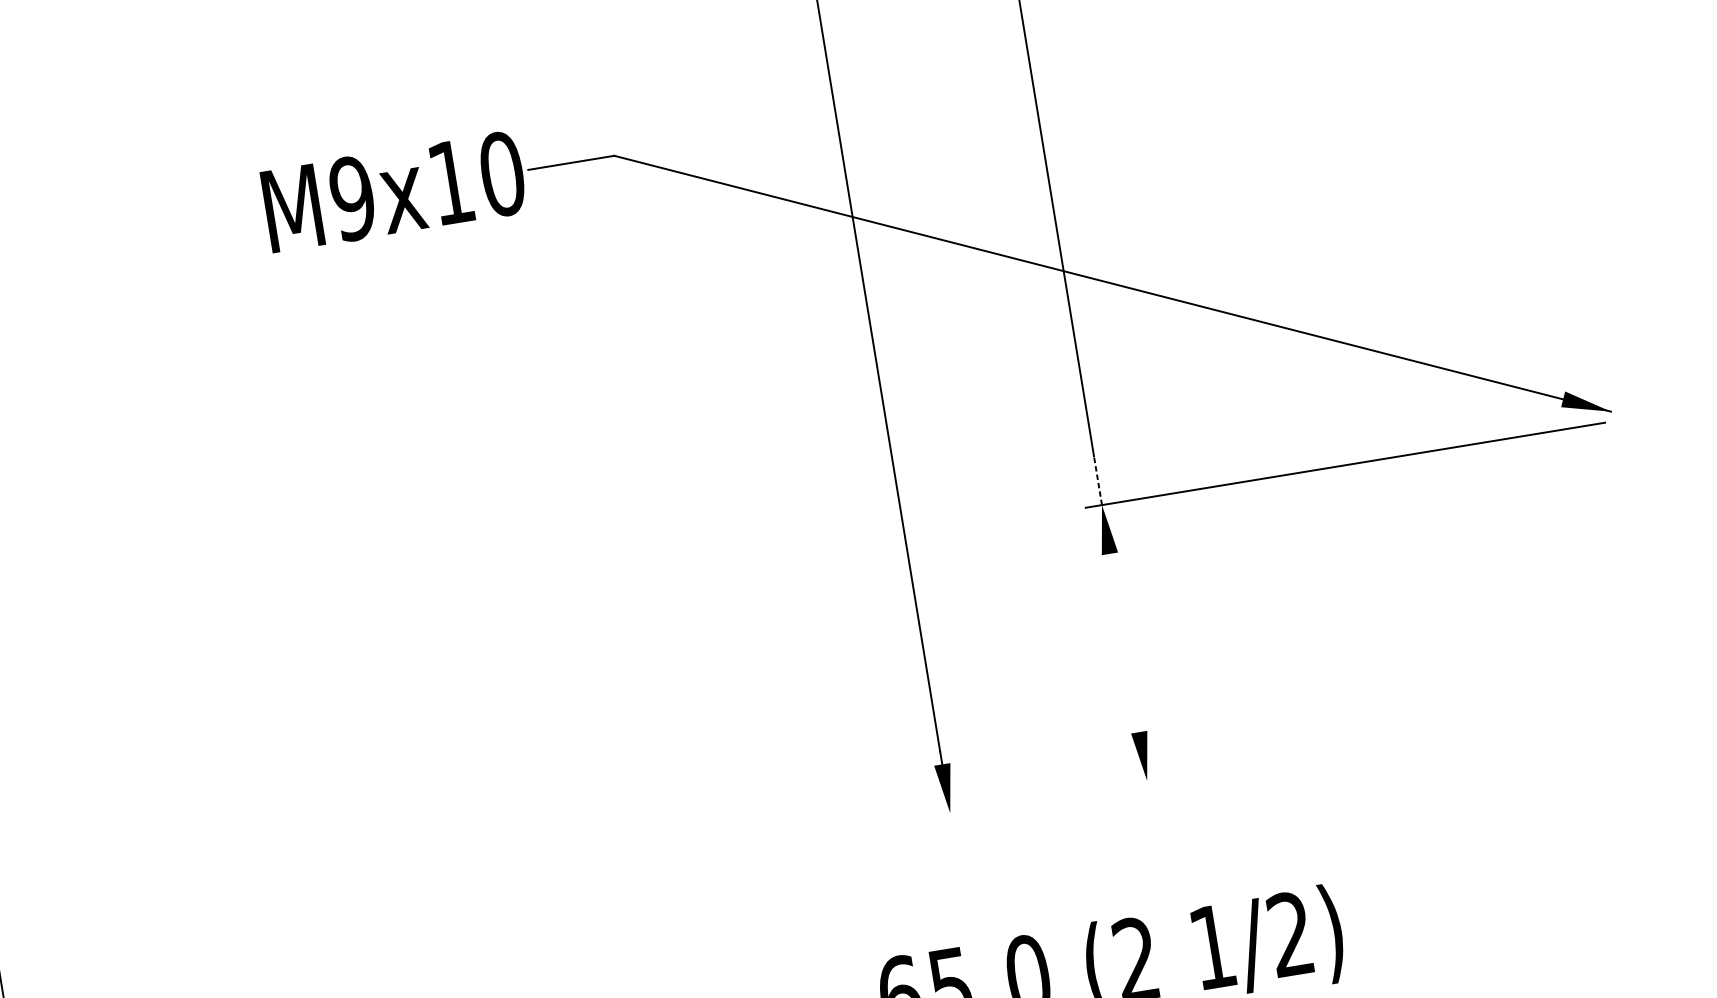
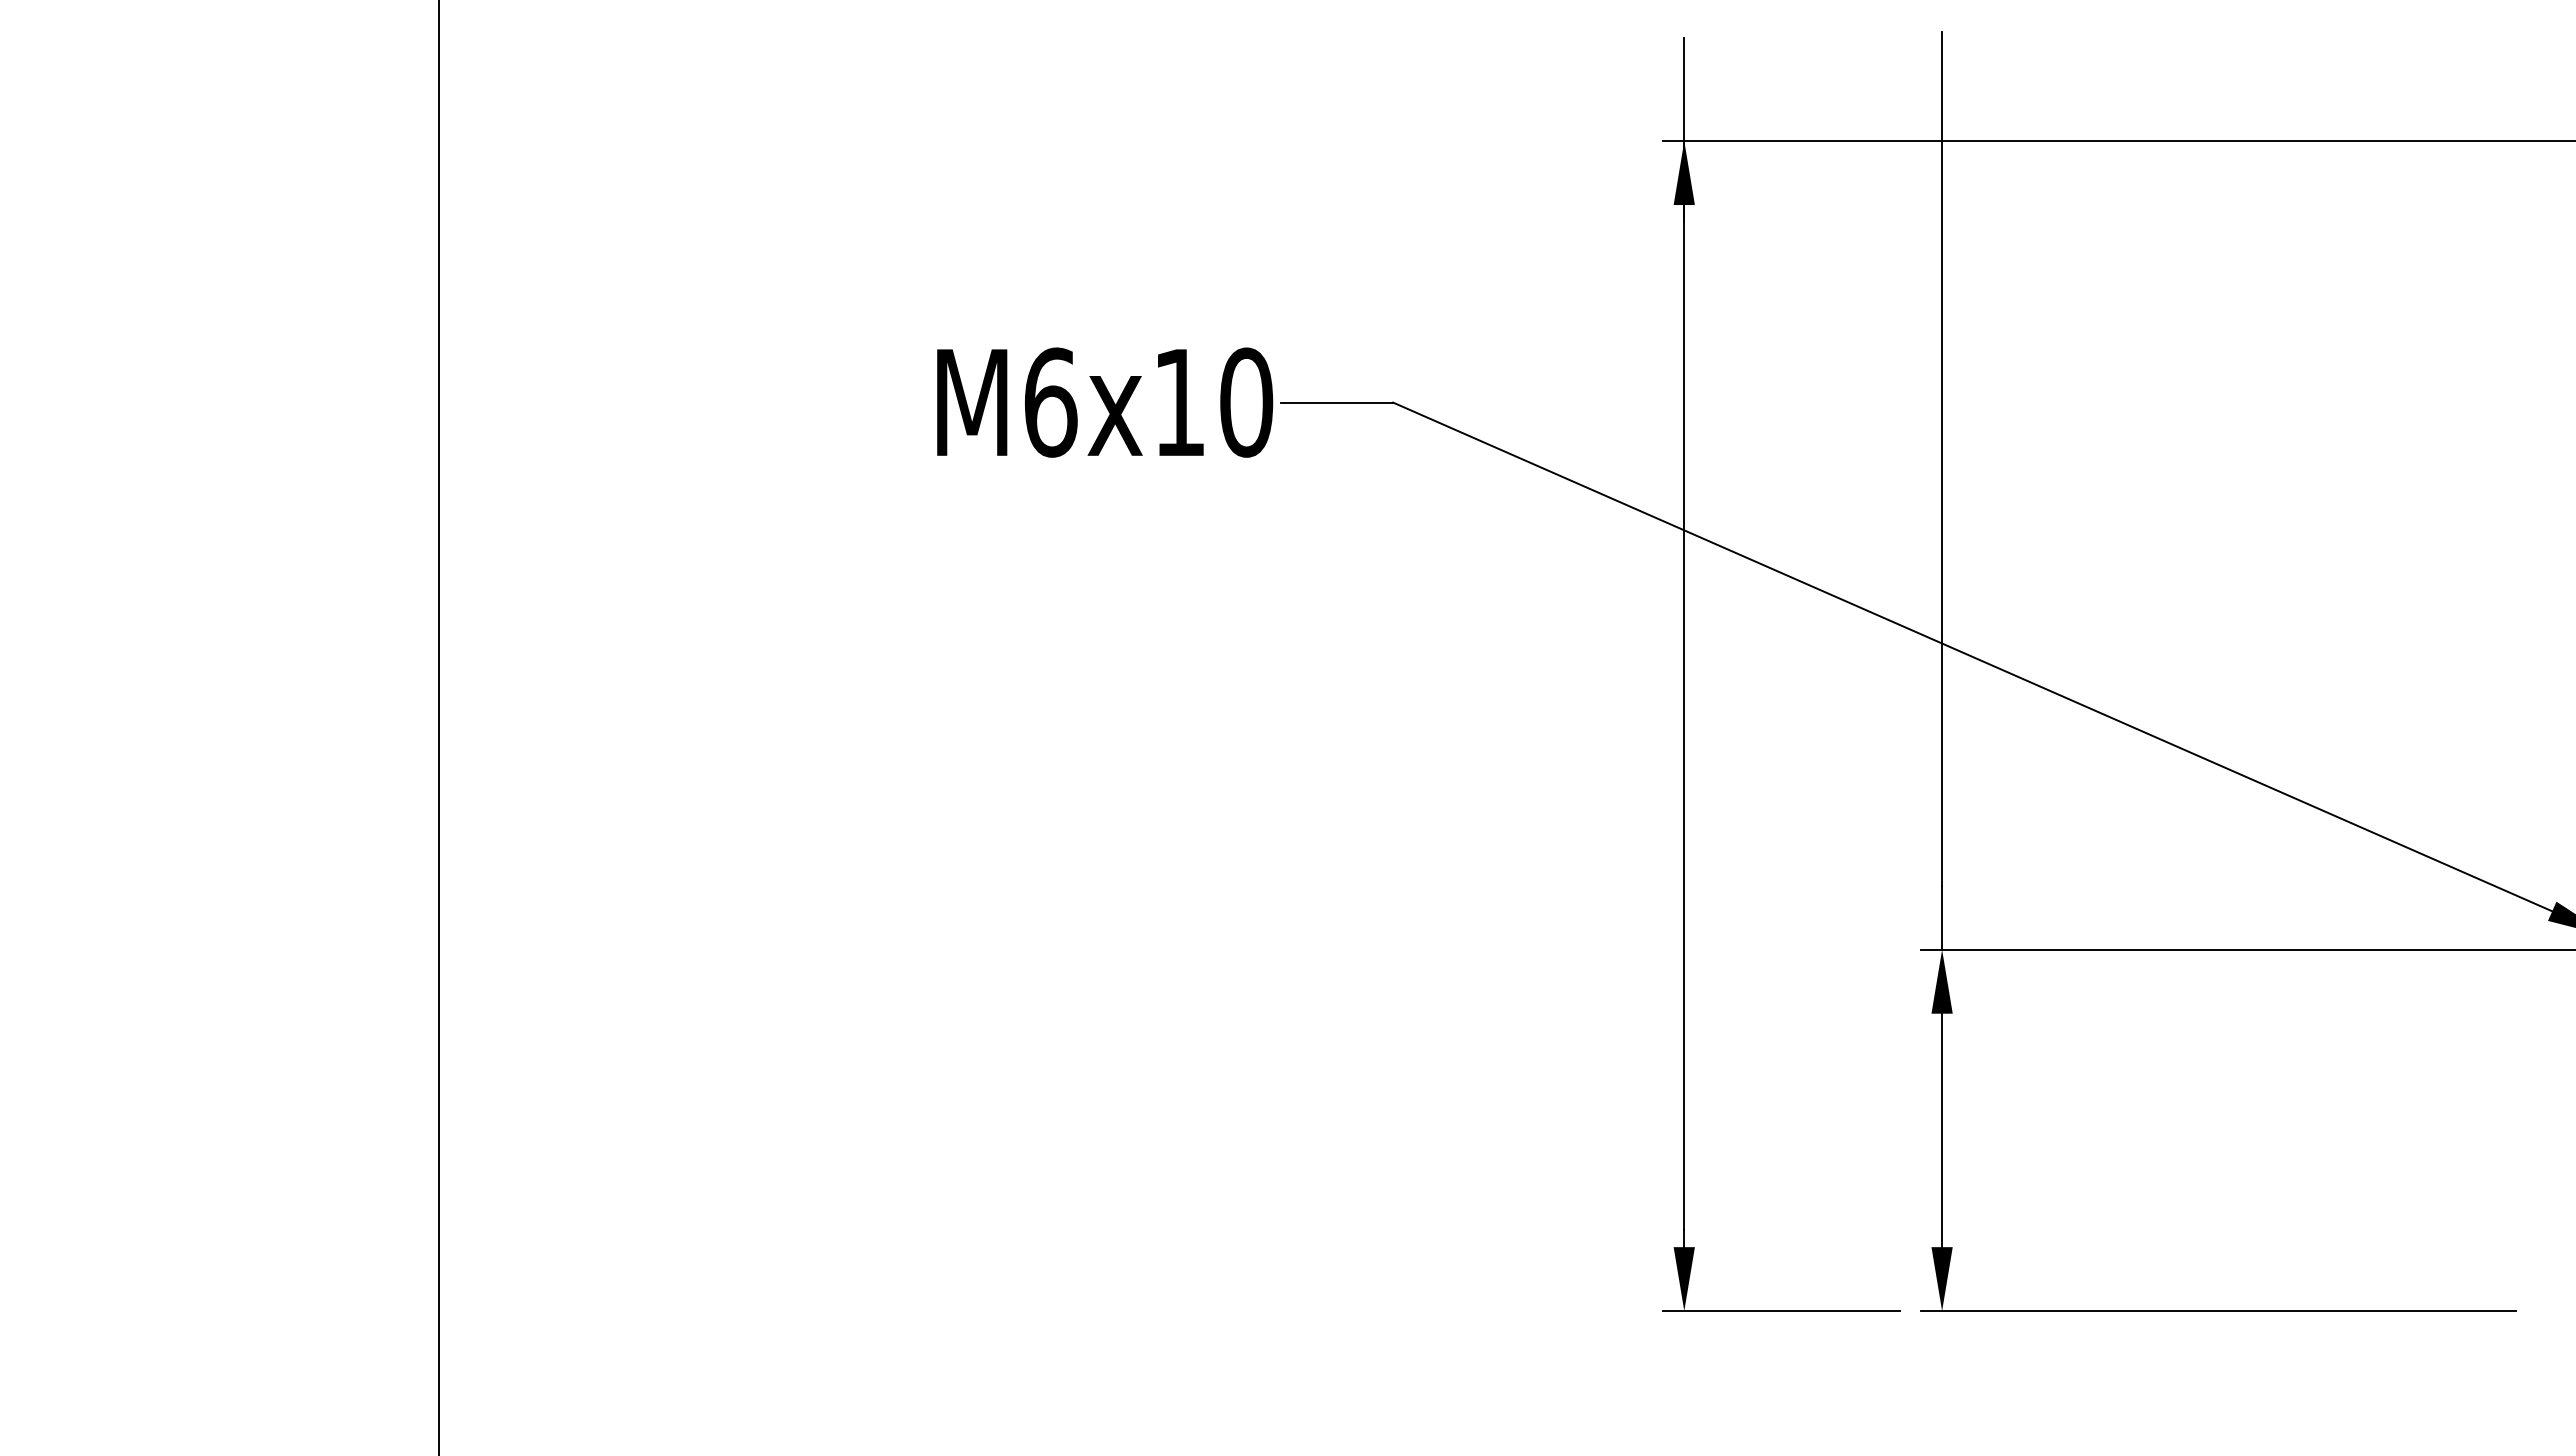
text: (352, 198) -> (1050, 402), M9x10 -> M6x10
line: (1098, 480) -> (1942, 917), dashed -> solid
line: (1124, 643) -> (1942, 1130), added
line: (1357, 746) -> (2217, 1311), added
line: (1024, 801) -> (1781, 1311), added

